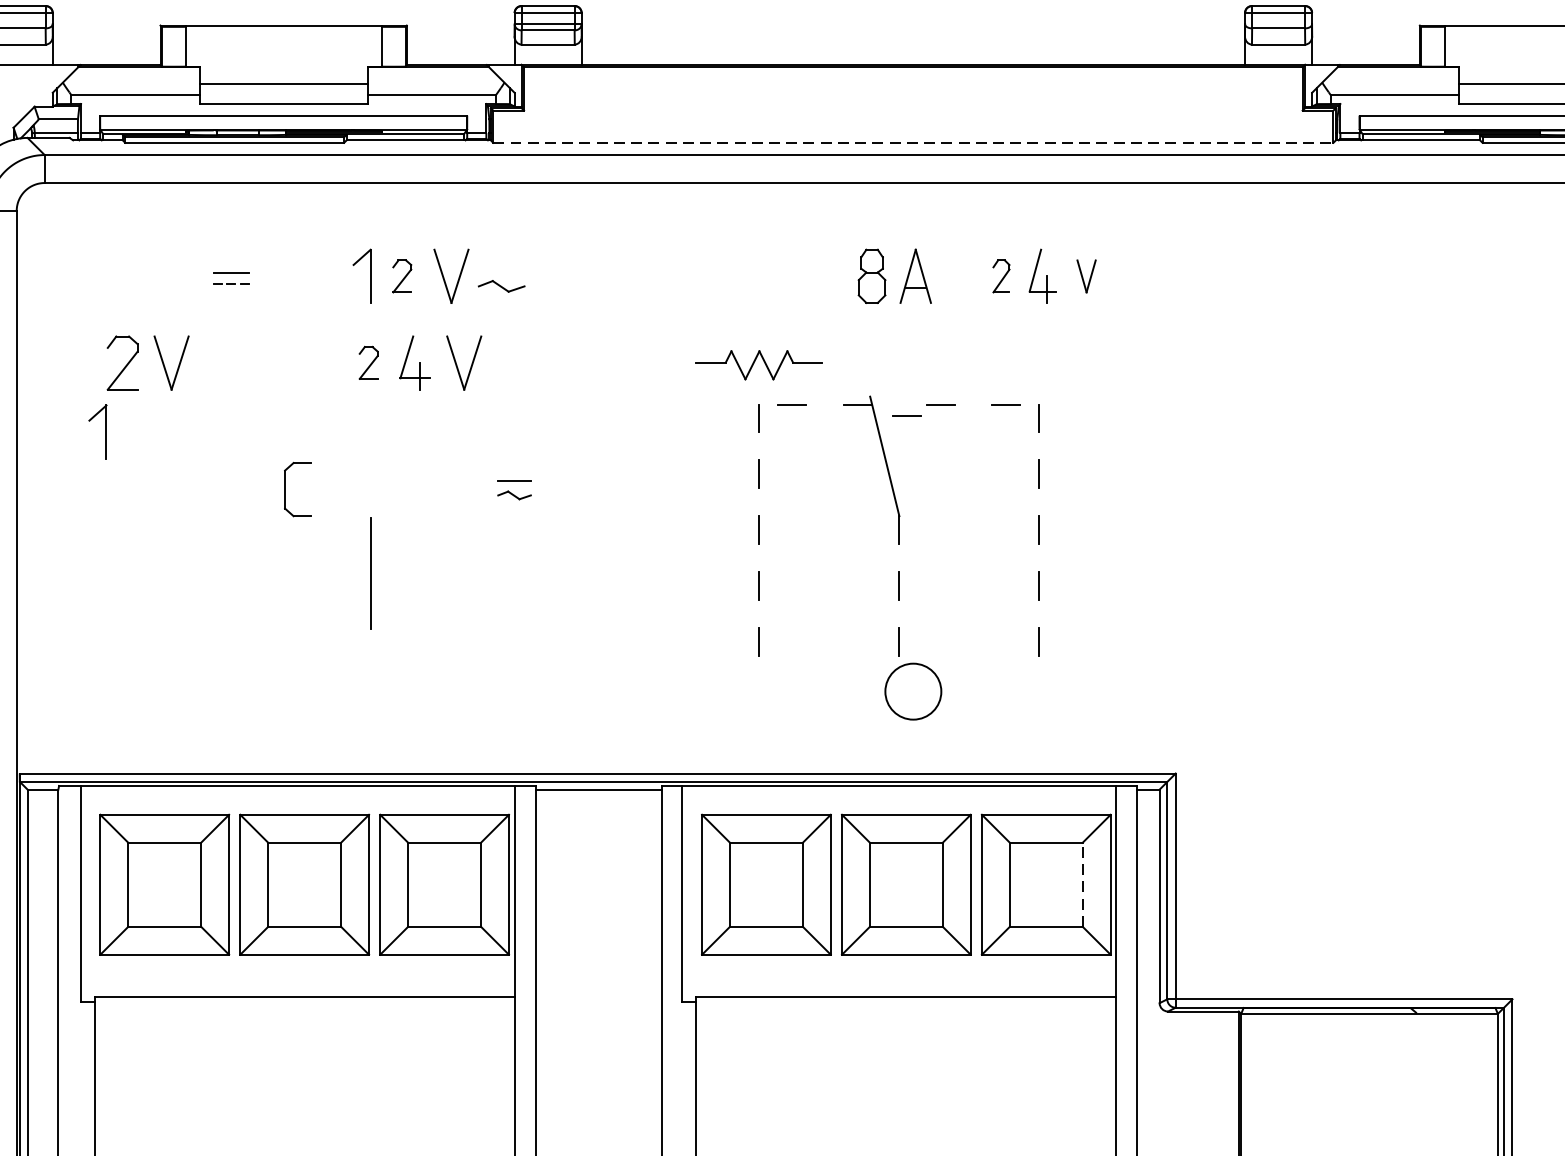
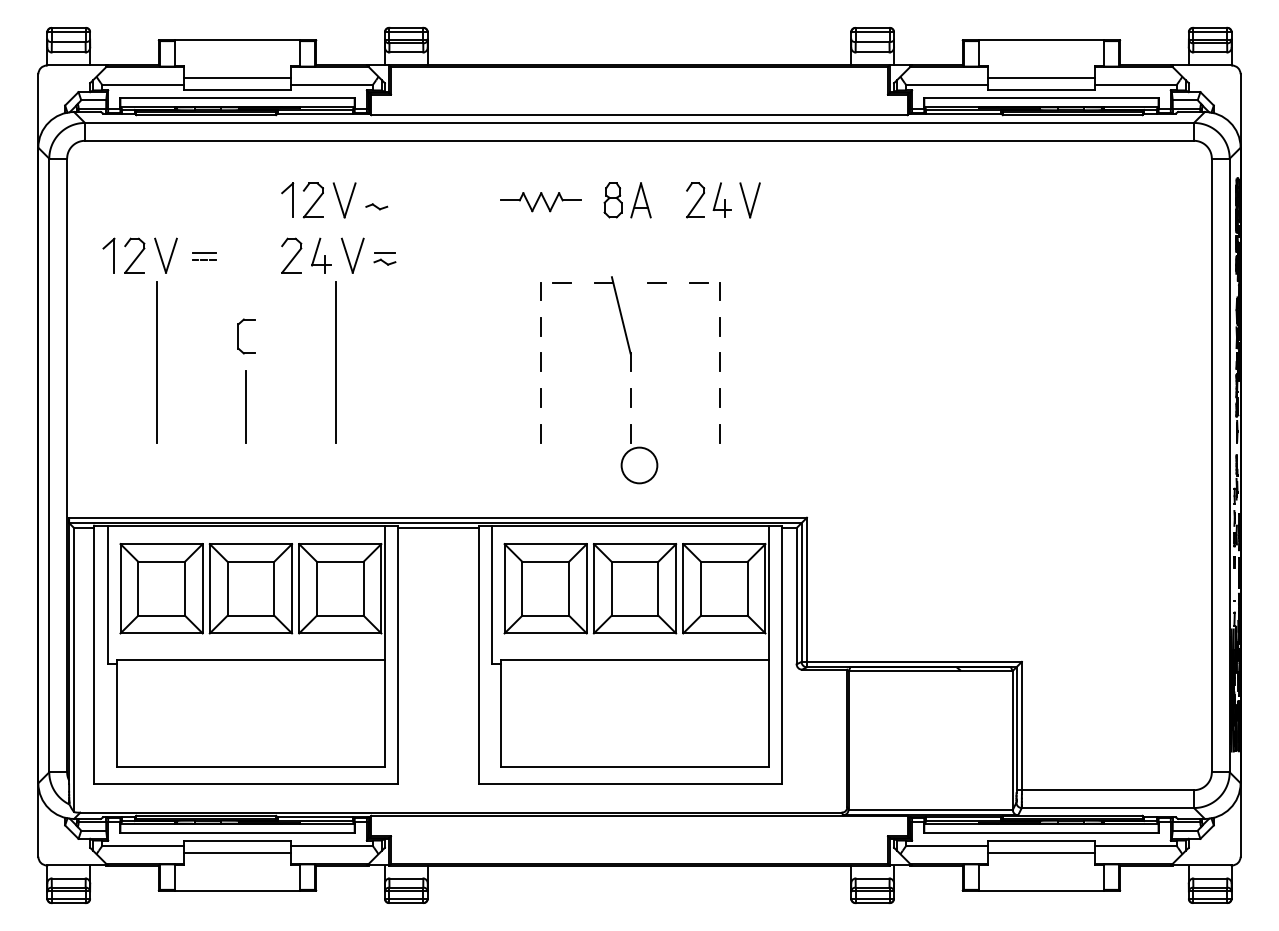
line: (913, 143) -> (639, 115), dashed -> solid
part: (401, 276) -> (312, 200), size x1.67
part: (1001, 276) -> (695, 200), size x1.67
part: (1085, 276) -> (749, 200), size x1.67
part: (231, 278) -> (204, 256), moved
part: (501, 285) -> (376, 206), size x0.71
part: (368, 362) -> (291, 255), size x1.67
part: (758, 365) -> (540, 202), moved
line: (905, 415) -> (634, 289), removed
part: (97, 431) -> (108, 255), moved
part: (513, 489) -> (384, 258), moved
line: (158, 530) -> (157, 362), added
line: (437, 530) -> (335, 362), added
line: (369, 572) -> (245, 406), moved
line: (1082, 884) -> (747, 588), dashed -> solid

